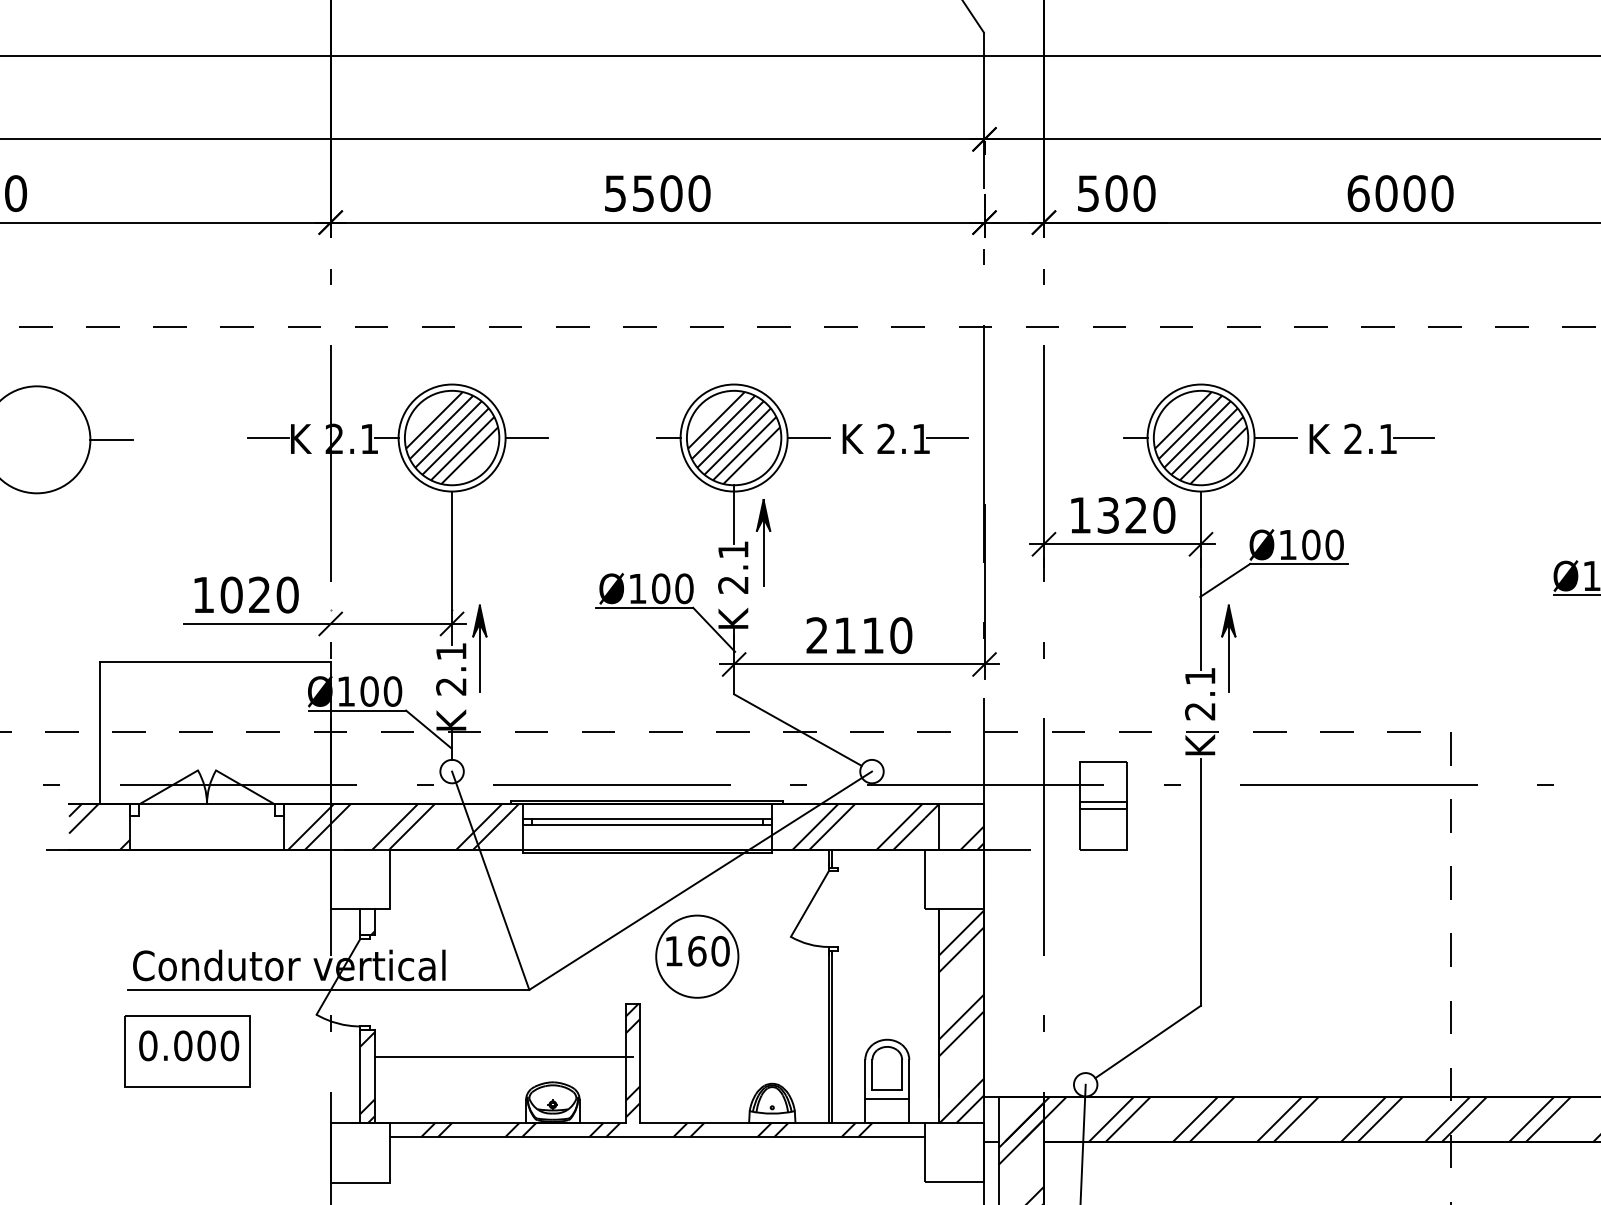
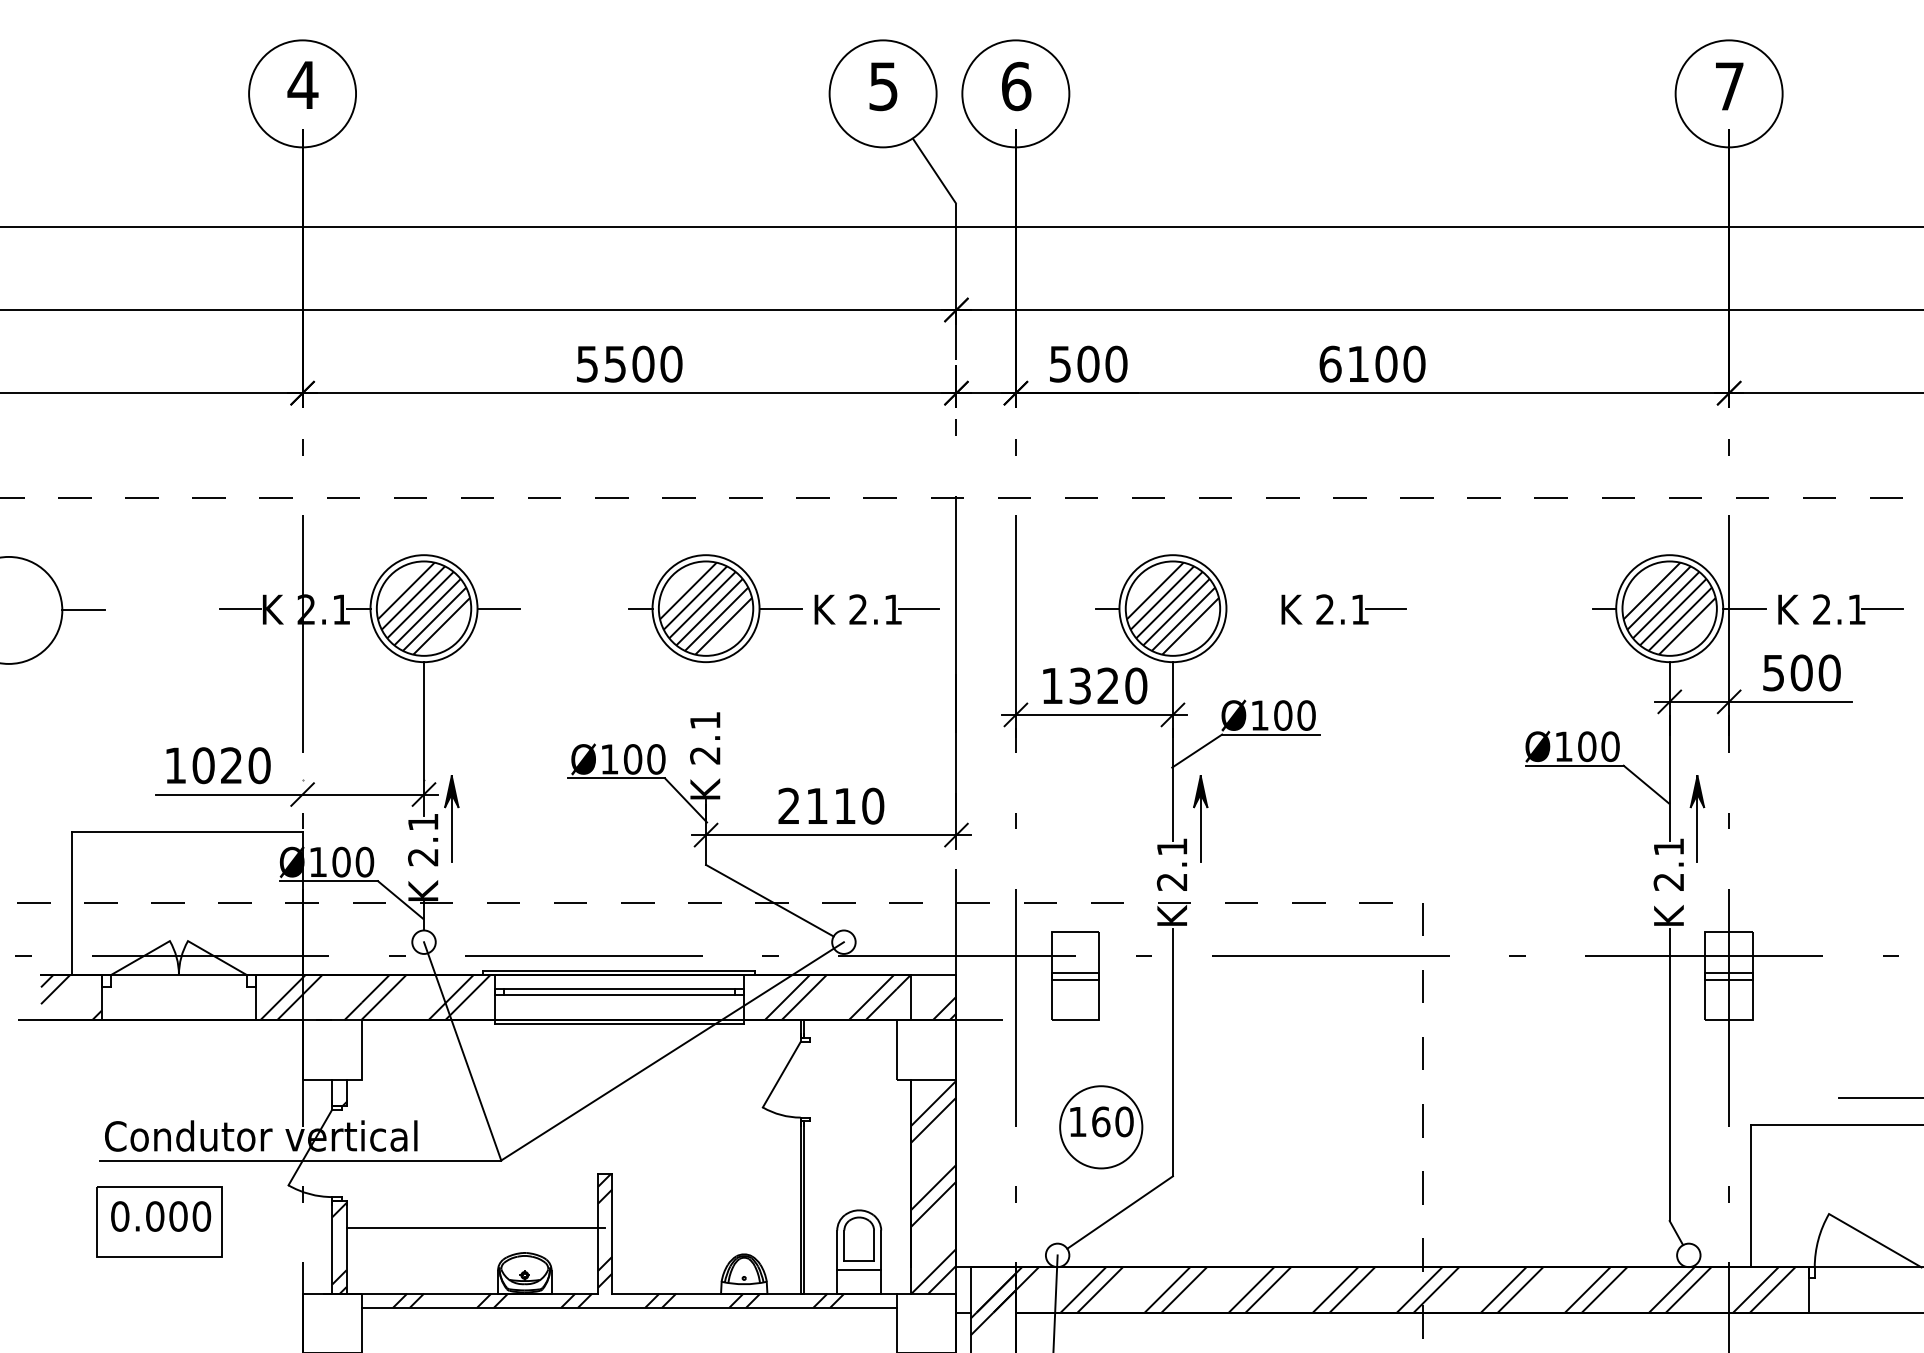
text: (1386, 192) -> (1358, 363), 6000 -> 6100
line: (1275, 437) -> (1247, 608), removed
line: (734, 513) -> (706, 684), removed
part: (763, 542) -> (735, 713), removed
part: (697, 956) -> (1101, 1127), moved

